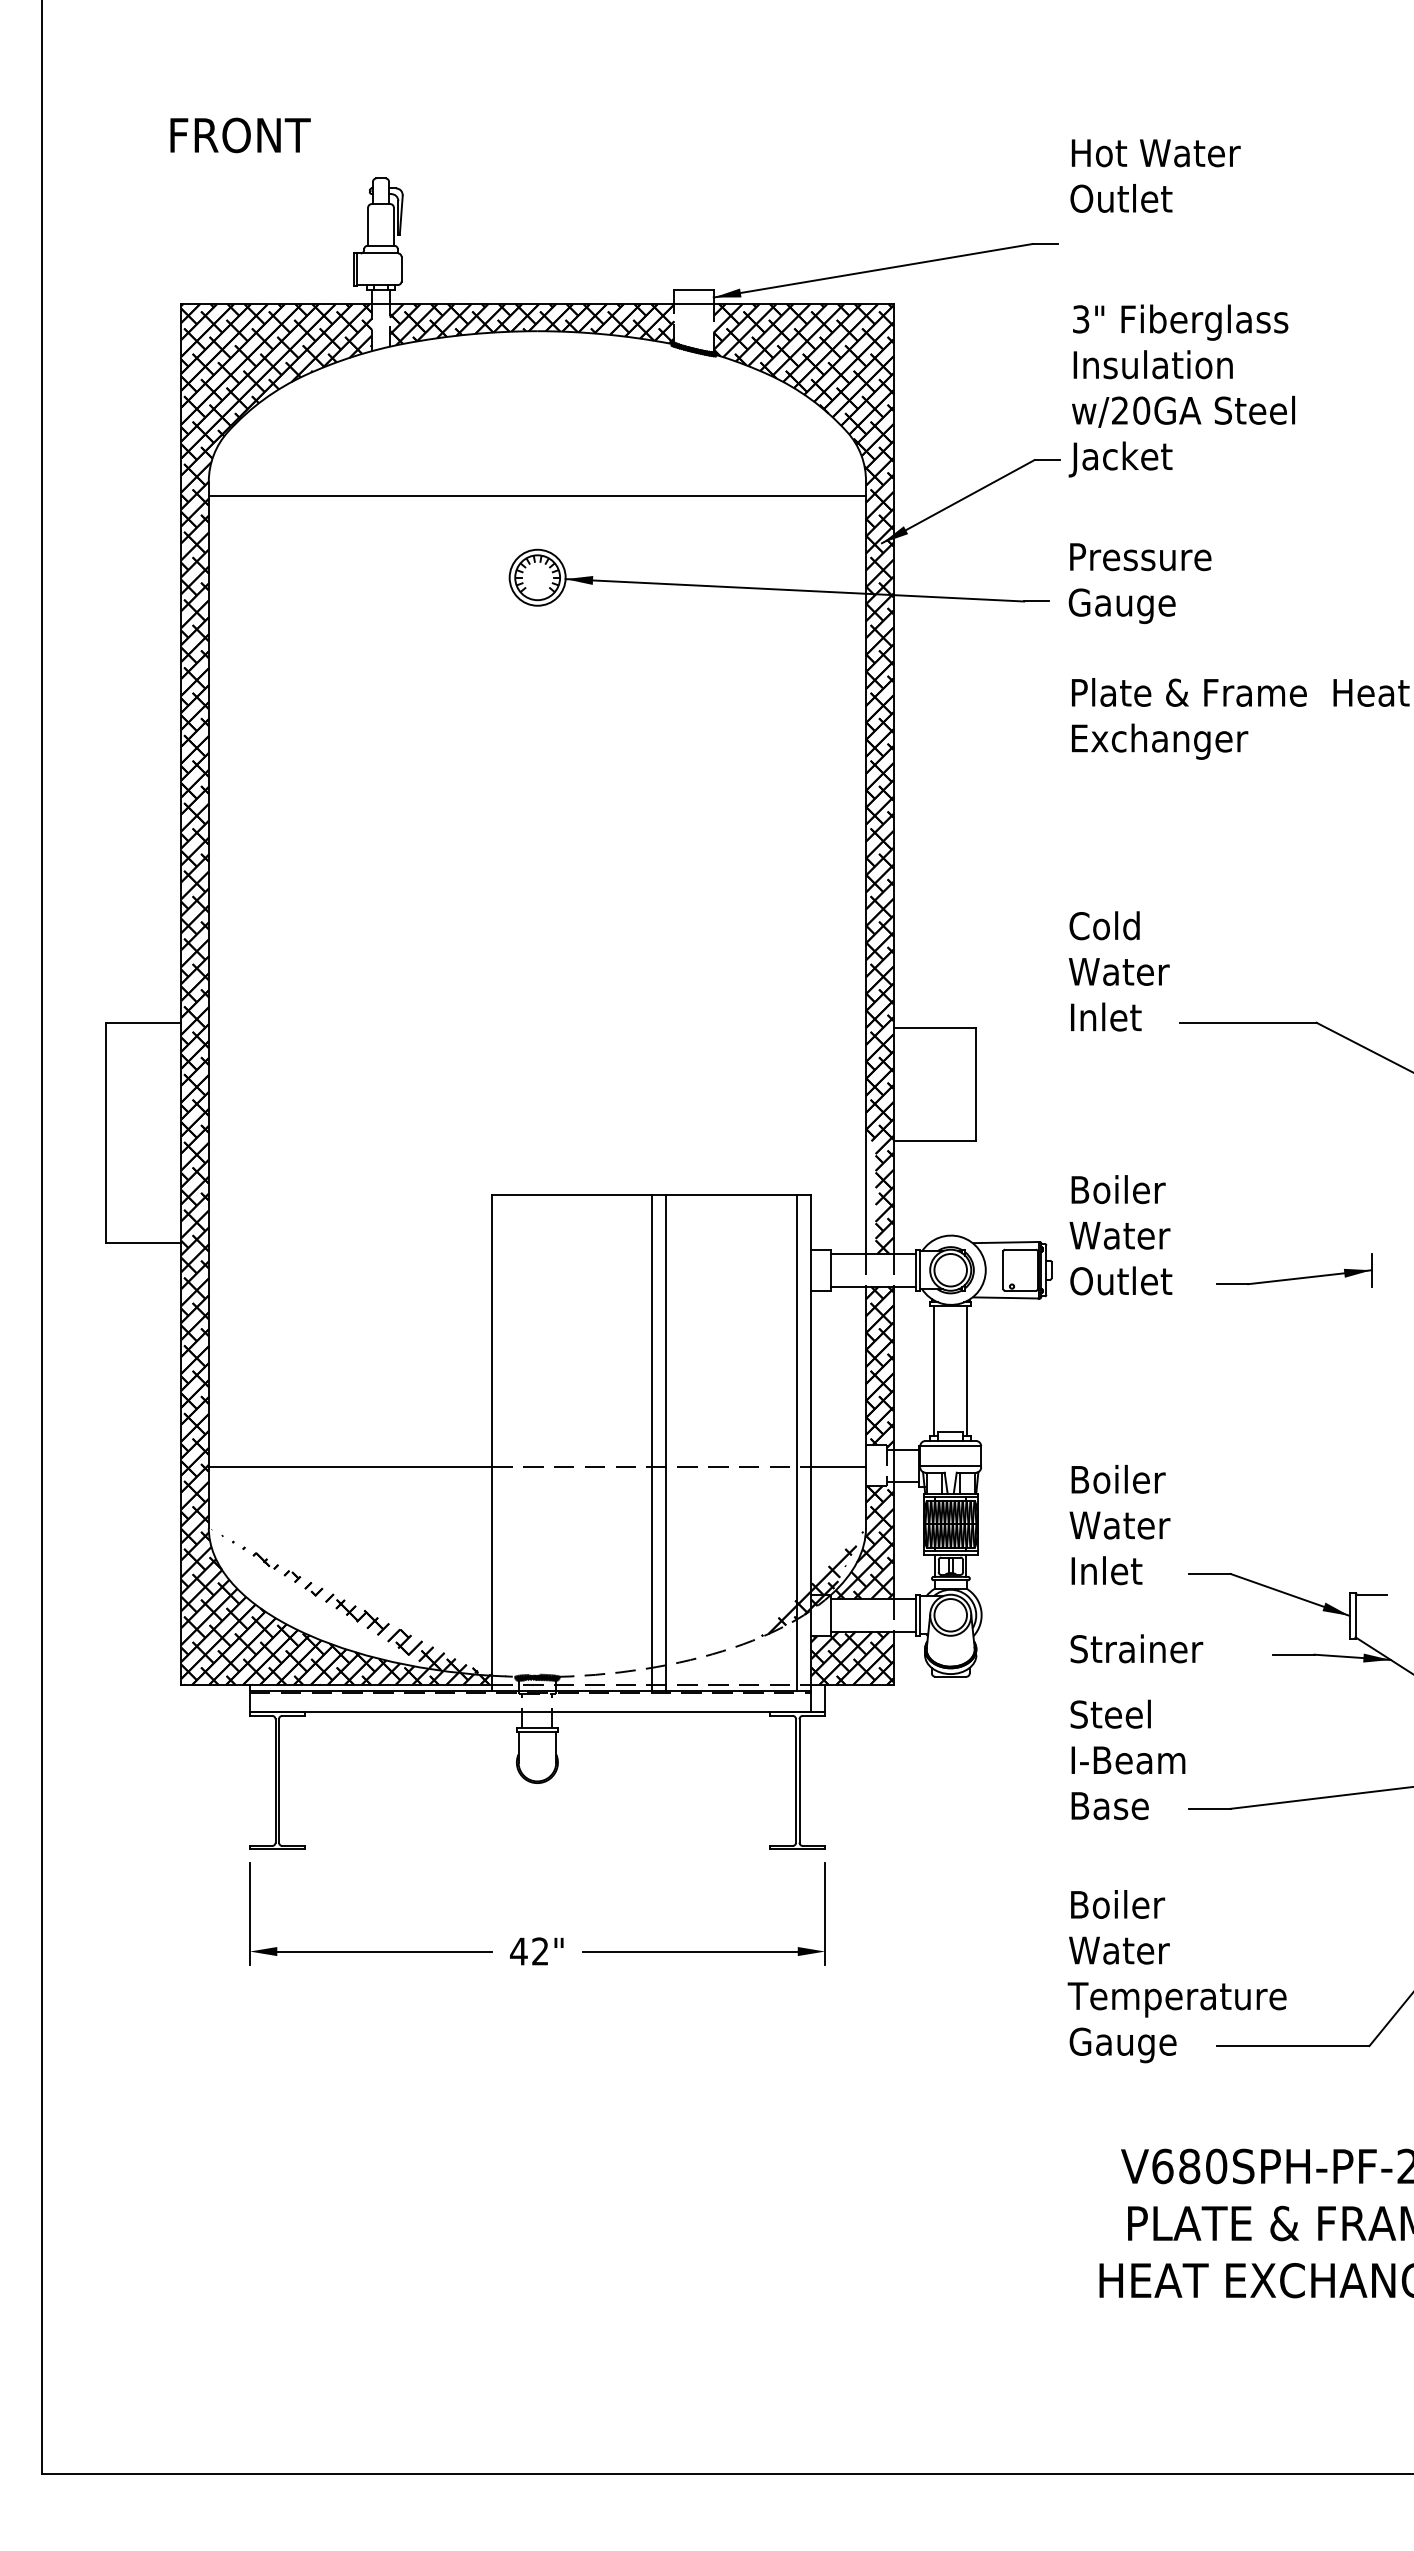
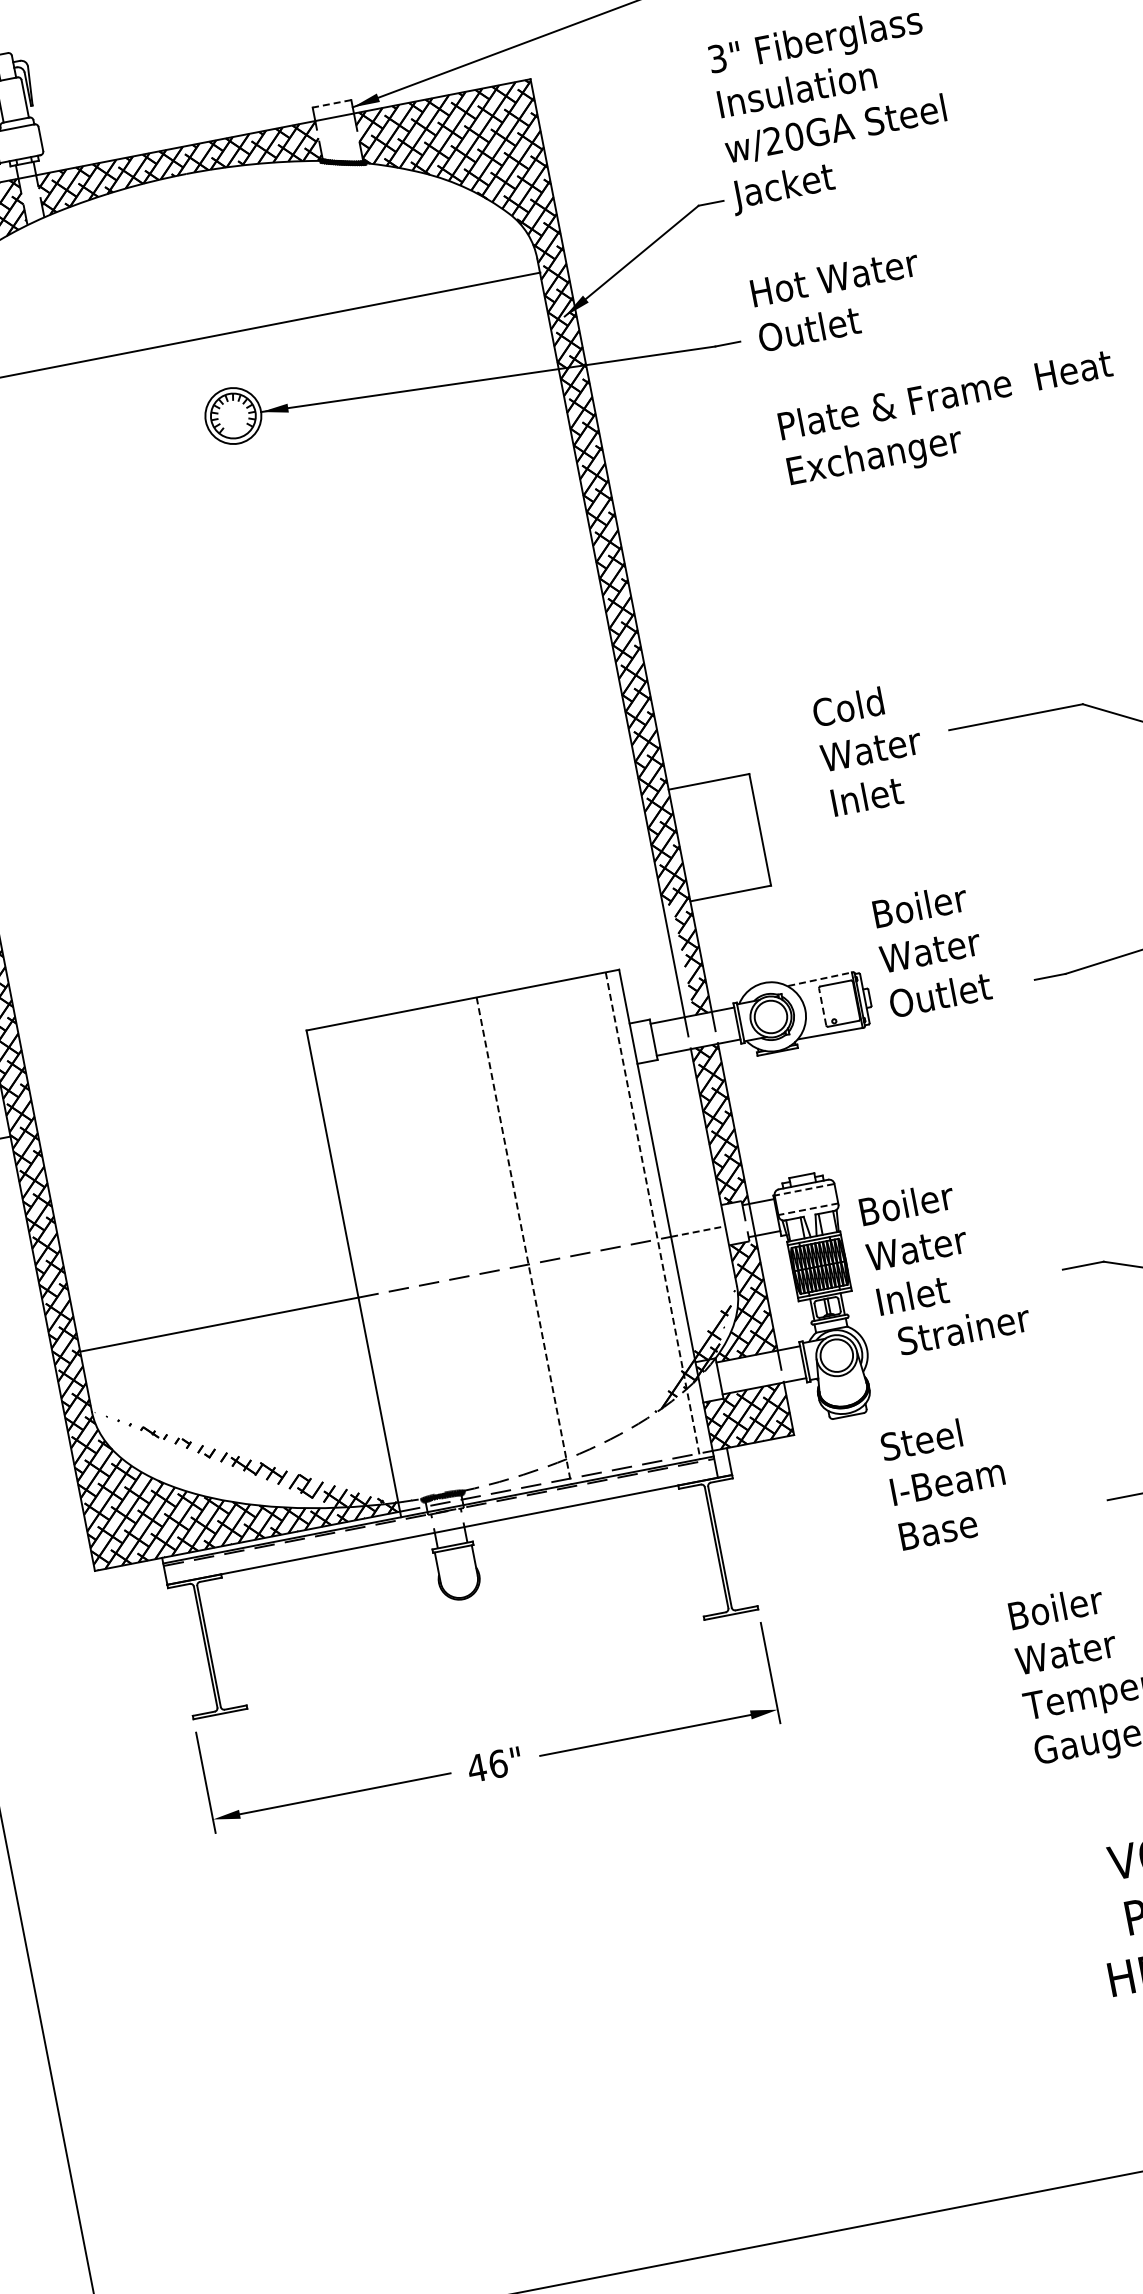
line: (694, 290) -> (332, 104), solid -> dashed
text: (1153, 583) -> (838, 304), Pressure Gauge -> Hot Water Outlet
text: (1118, 971) -> (870, 749), moved
line: (1006, 1242) -> (820, 979), solid -> dashed
line: (1003, 1270) -> (822, 1007), solid -> dashed
line: (934, 1370) -> (774, 1118), removed
line: (966, 1370) -> (805, 1112), removed
line: (651, 1442) -> (510, 1243), removed
line: (665, 1442) -> (523, 1240), solid -> dashed
line: (797, 1442) -> (653, 1215), solid -> dashed
line: (949, 1446) -> (803, 1190), solid -> dashed
line: (950, 1466) -> (808, 1209), solid -> dashed
line: (838, 1467) -> (698, 1232), solid -> dashed
text: (1119, 1525) -> (916, 1248), moved
text: (1136, 1648) -> (963, 1329), moved
text: (1127, 1759) -> (946, 1481), moved
text: (540, 1951) -> (498, 1763), 42" -> 46"

